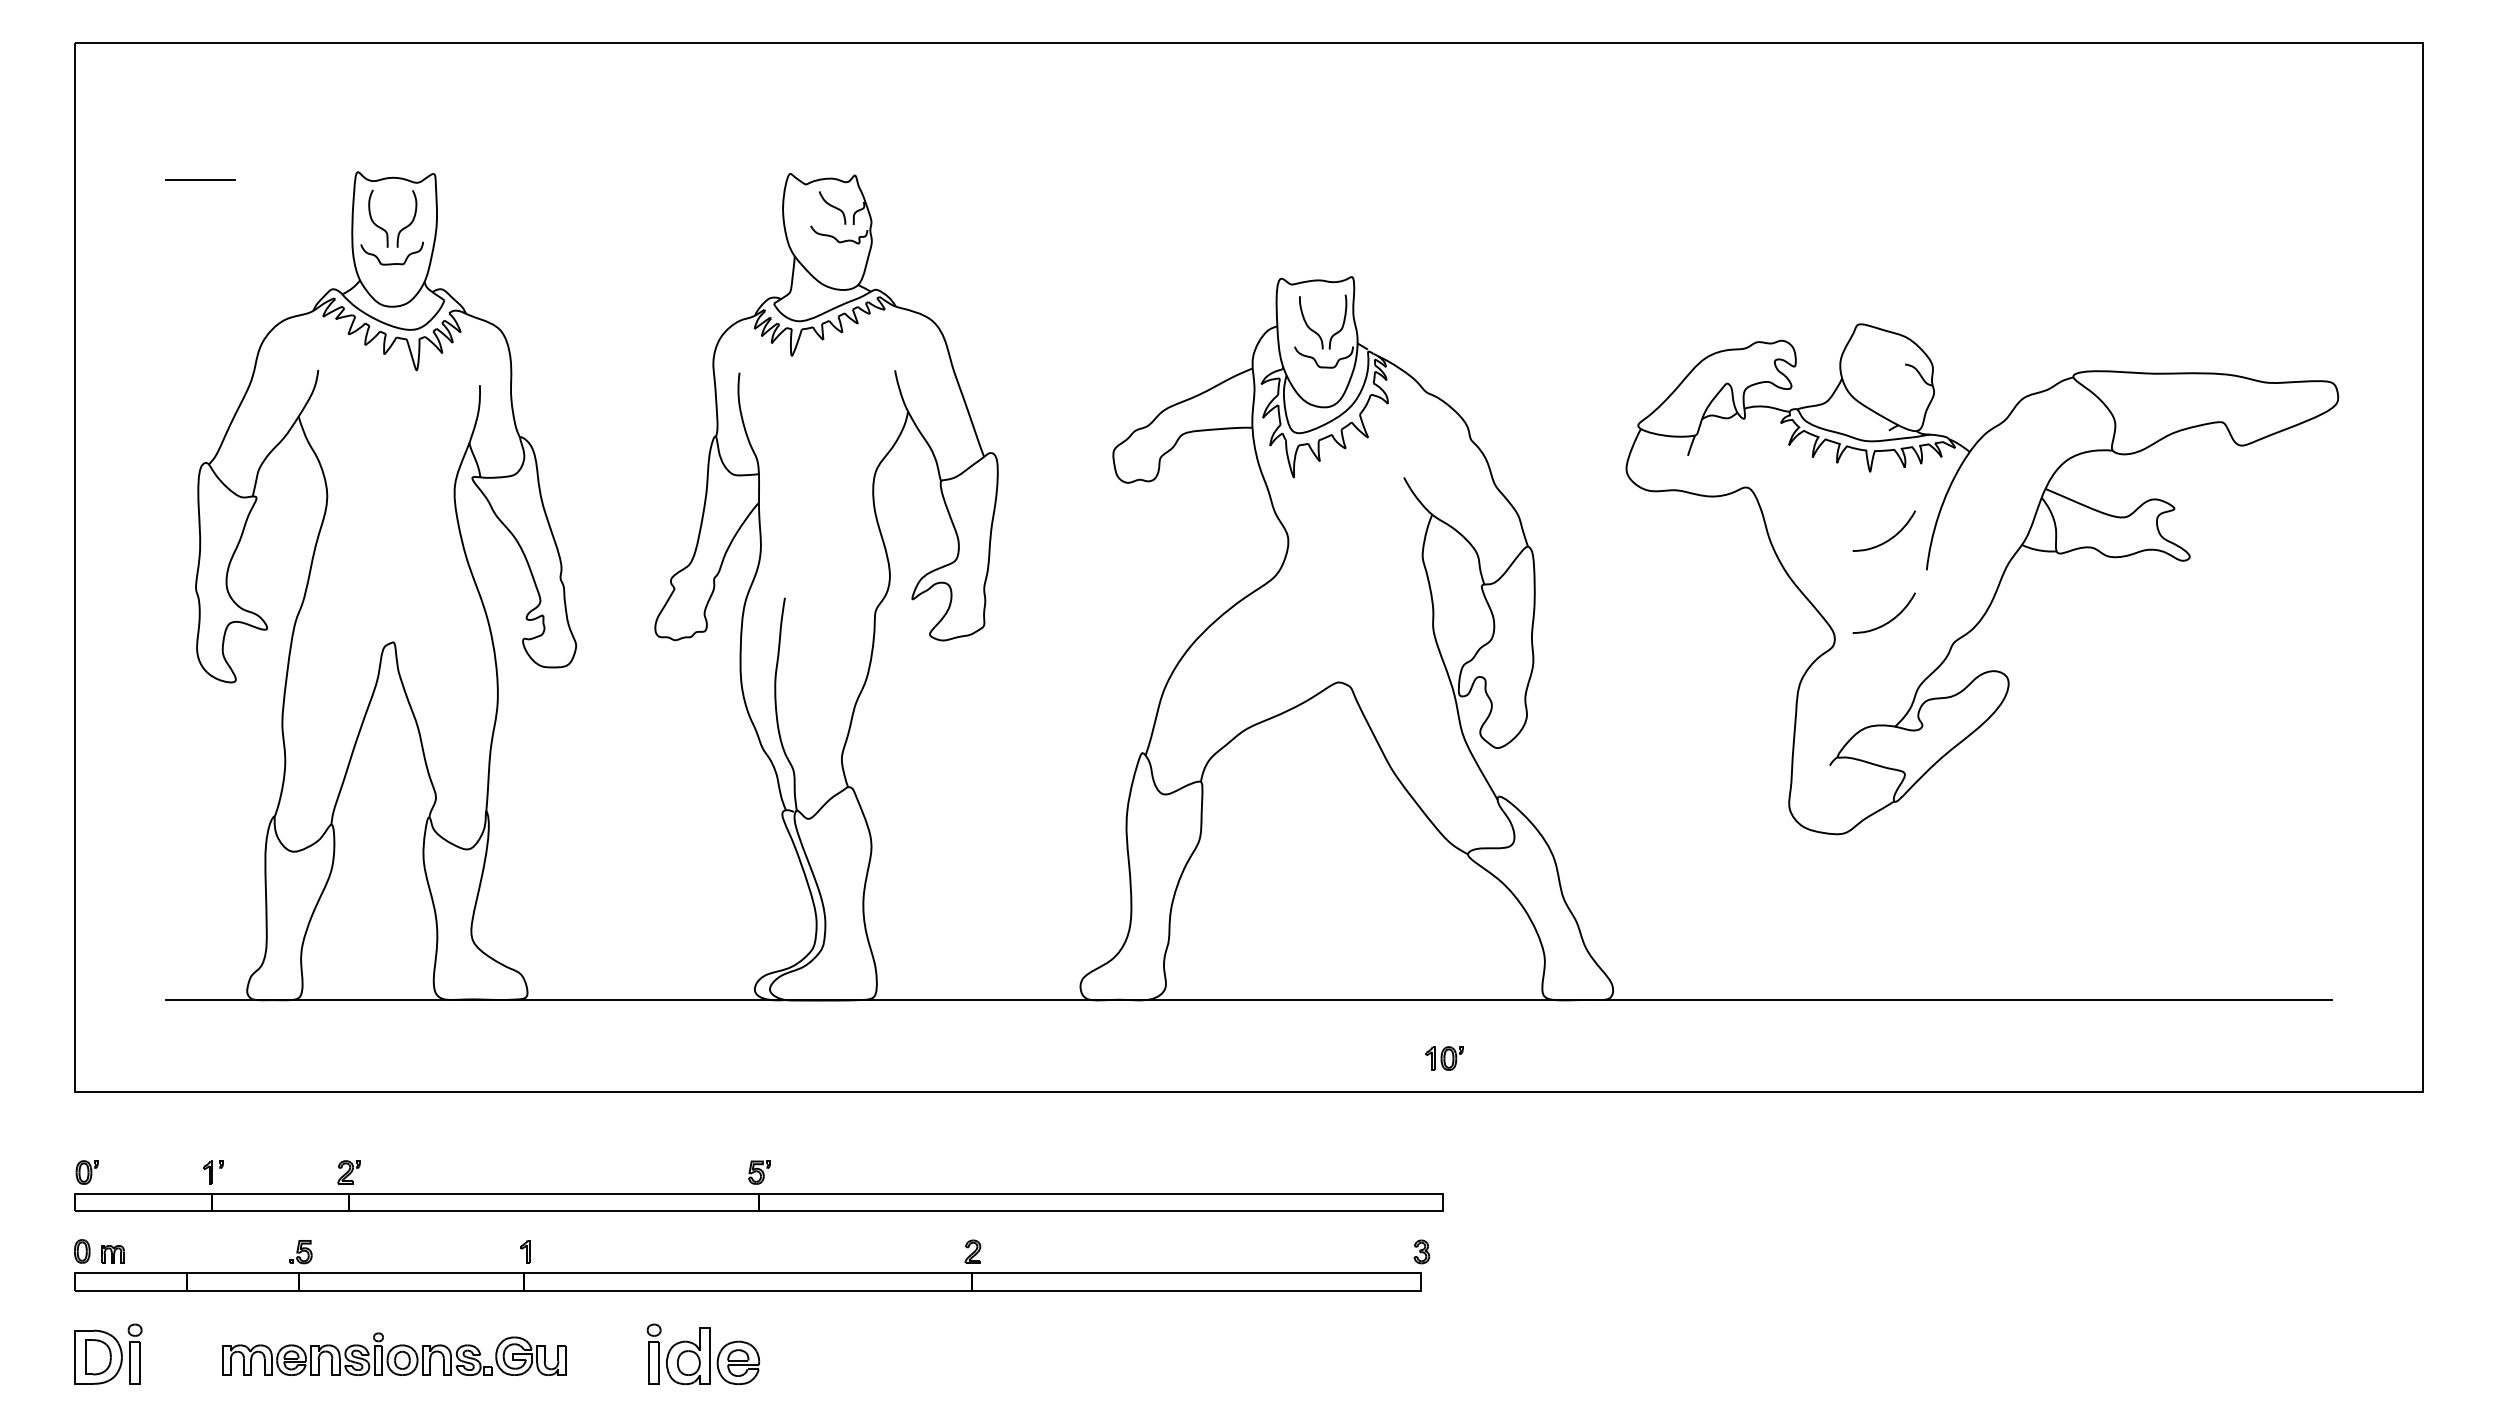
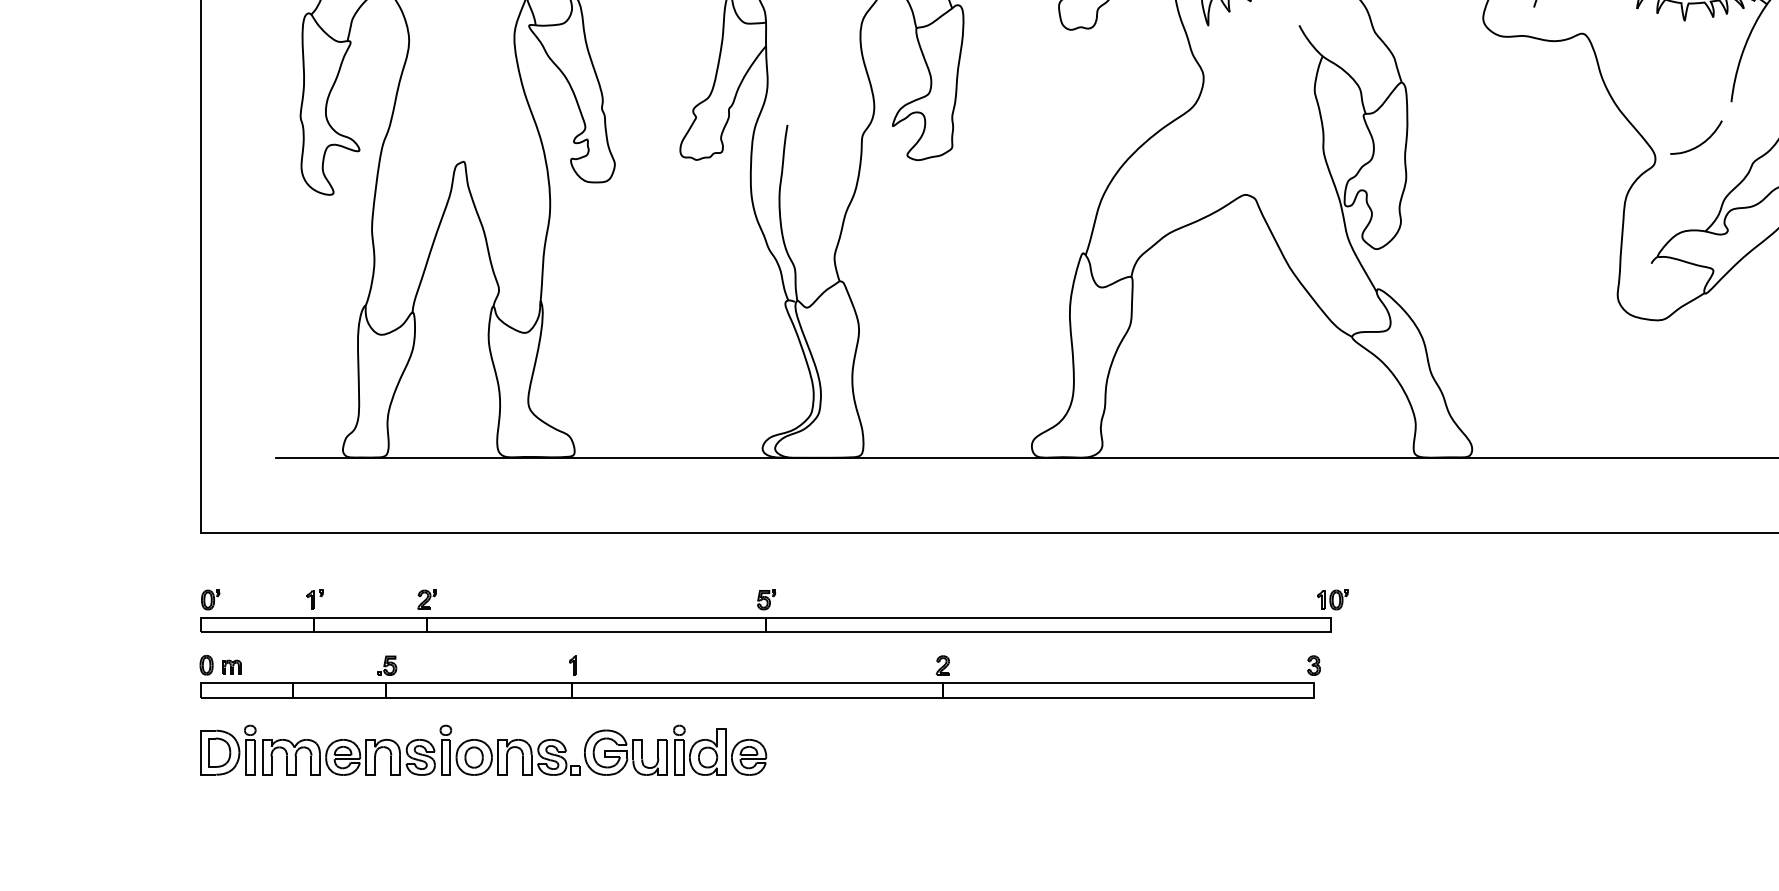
curve: (1889, 538) -> (1700, 75), removed
part: (1444, 1058) -> (1332, 599), moved
part: (394, 1353) -> (464, 749), size x1.43

